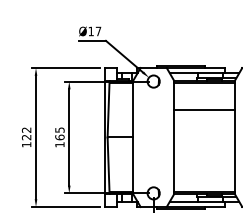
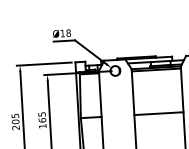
text: (98, 31) -> (68, 33), Ø17 -> Ø18
line: (204, 110) -> (158, 113), moved
text: (26, 137) -> (15, 121), 122 -> 205

